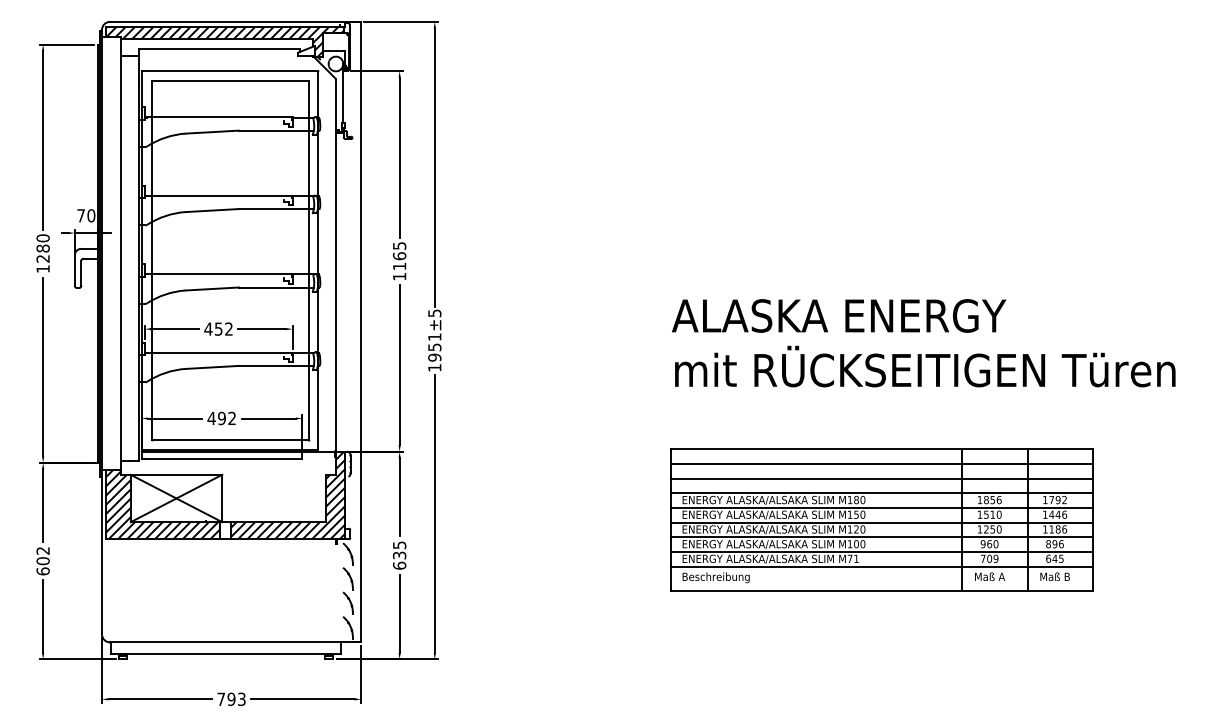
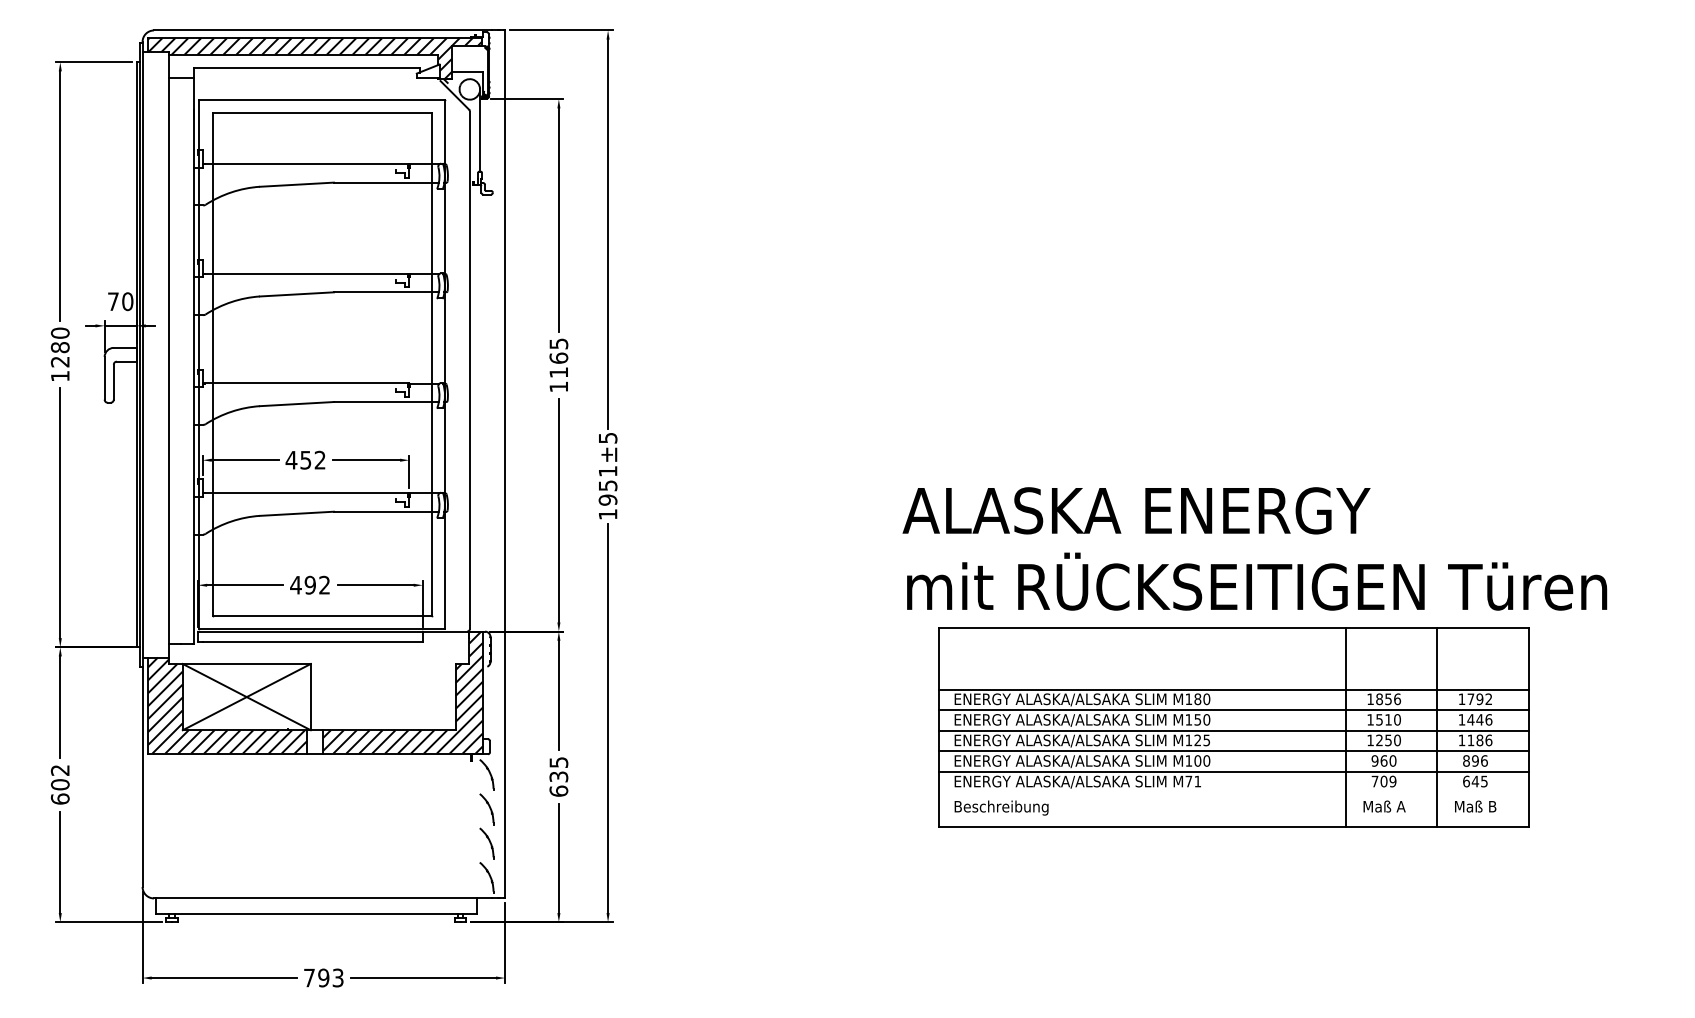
text: (923, 342) -> (1254, 548), moved
line: (881, 463) -> (1233, 648), removed
line: (881, 478) -> (1233, 669), removed
text: (862, 529) -> (1206, 740), M120 -> M125
line: (881, 566) -> (1233, 792), removed

